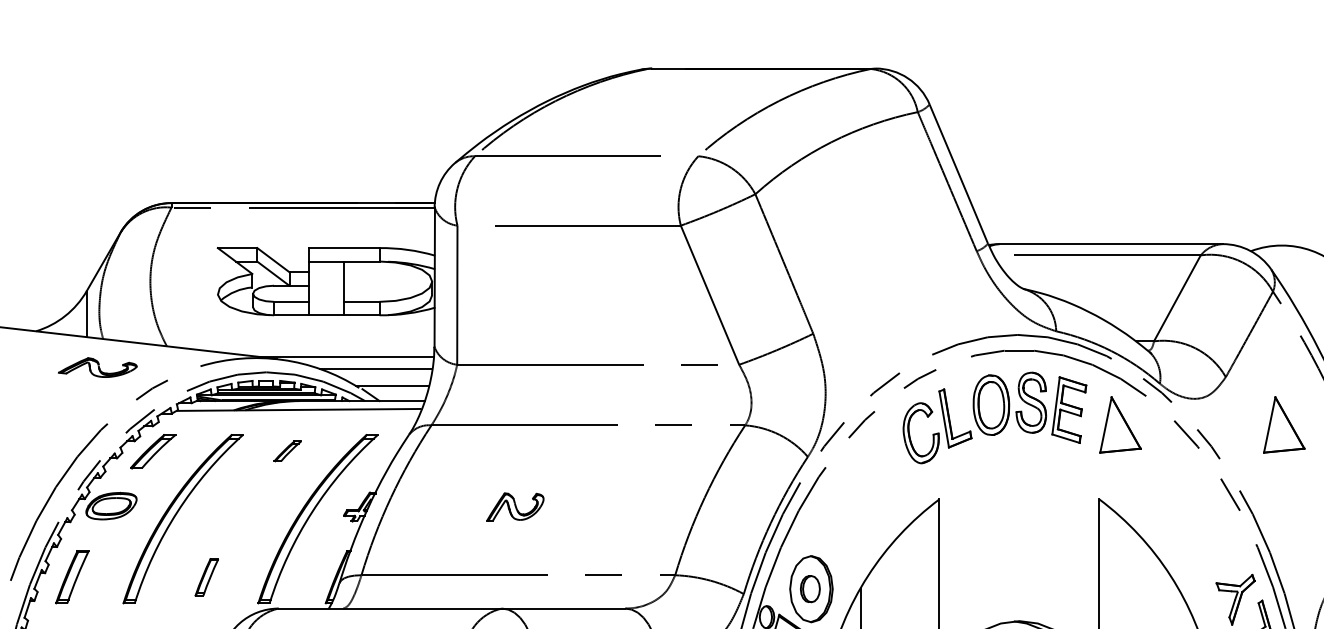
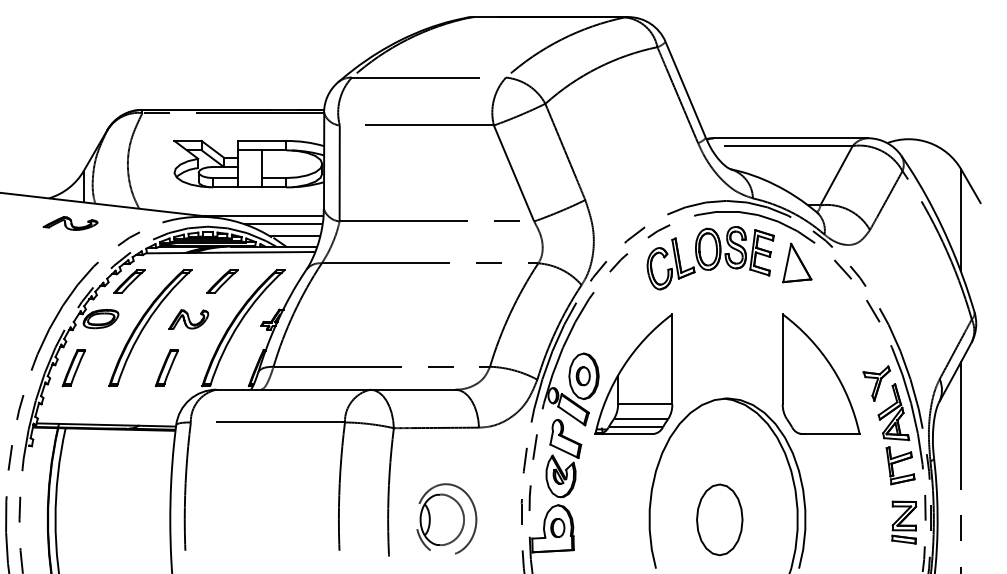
part: (97, 367) -> (70, 223), moved
part: (1284, 424) -> (910, 262), removed
part: (287, 450) -> (222, 280), size x1.67
part: (515, 506) -> (188, 319), moved
part: (206, 577) -> (166, 368), size x1.43

